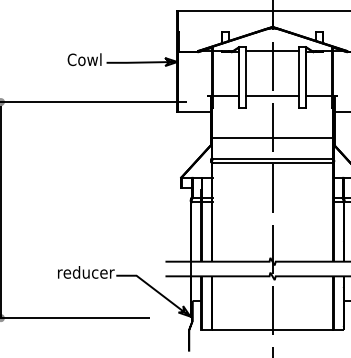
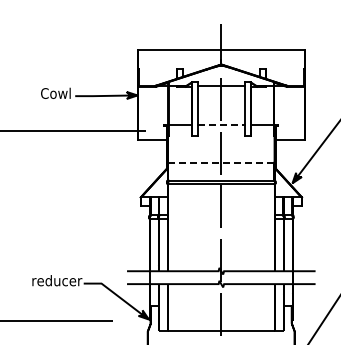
line: (272, 96) -> (221, 125), solid -> dashed
line: (272, 138) -> (221, 162), solid -> dashed

